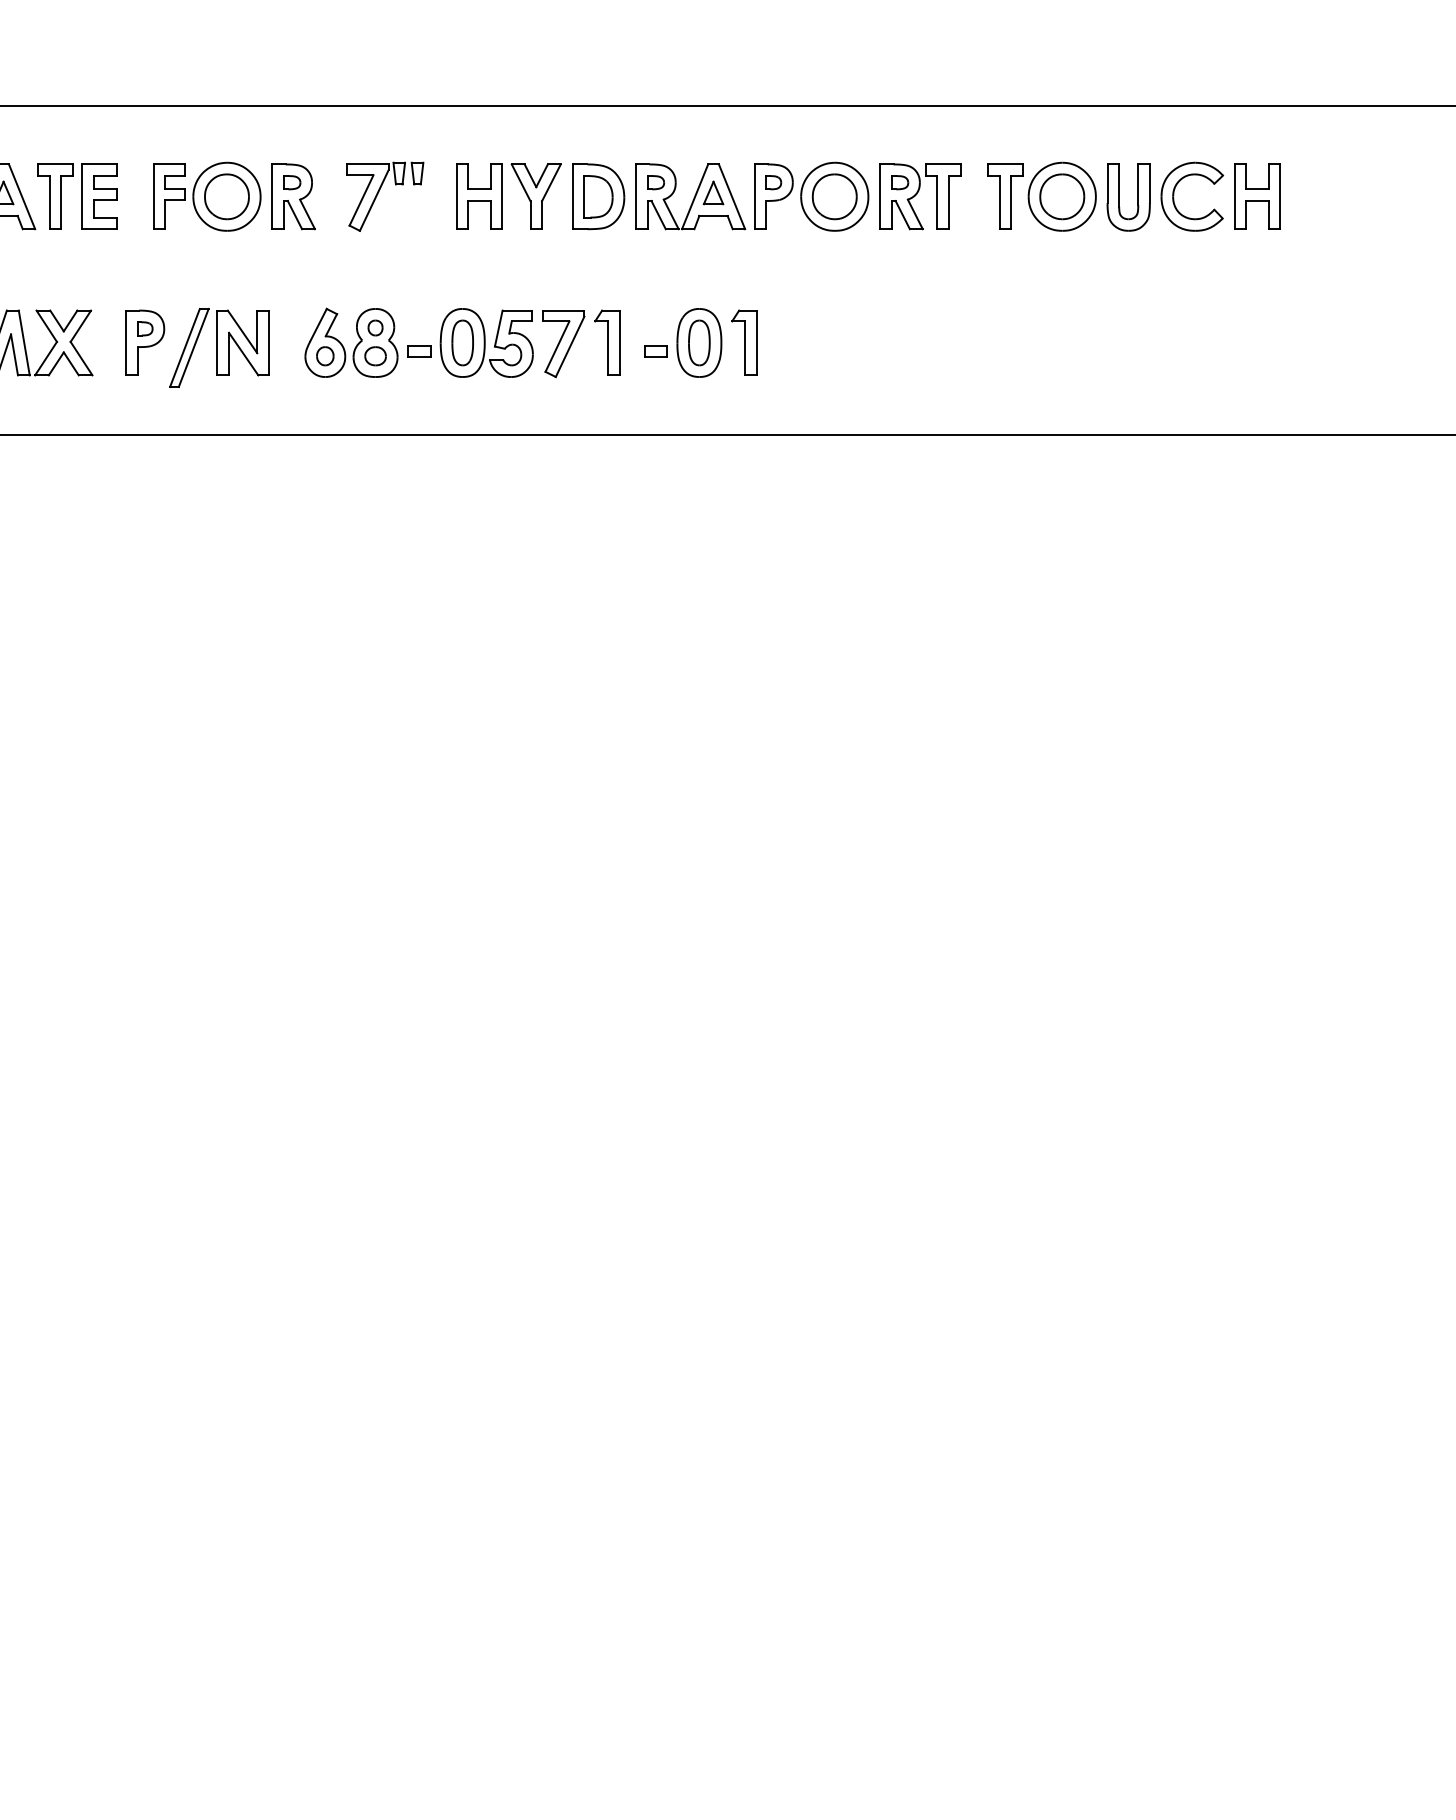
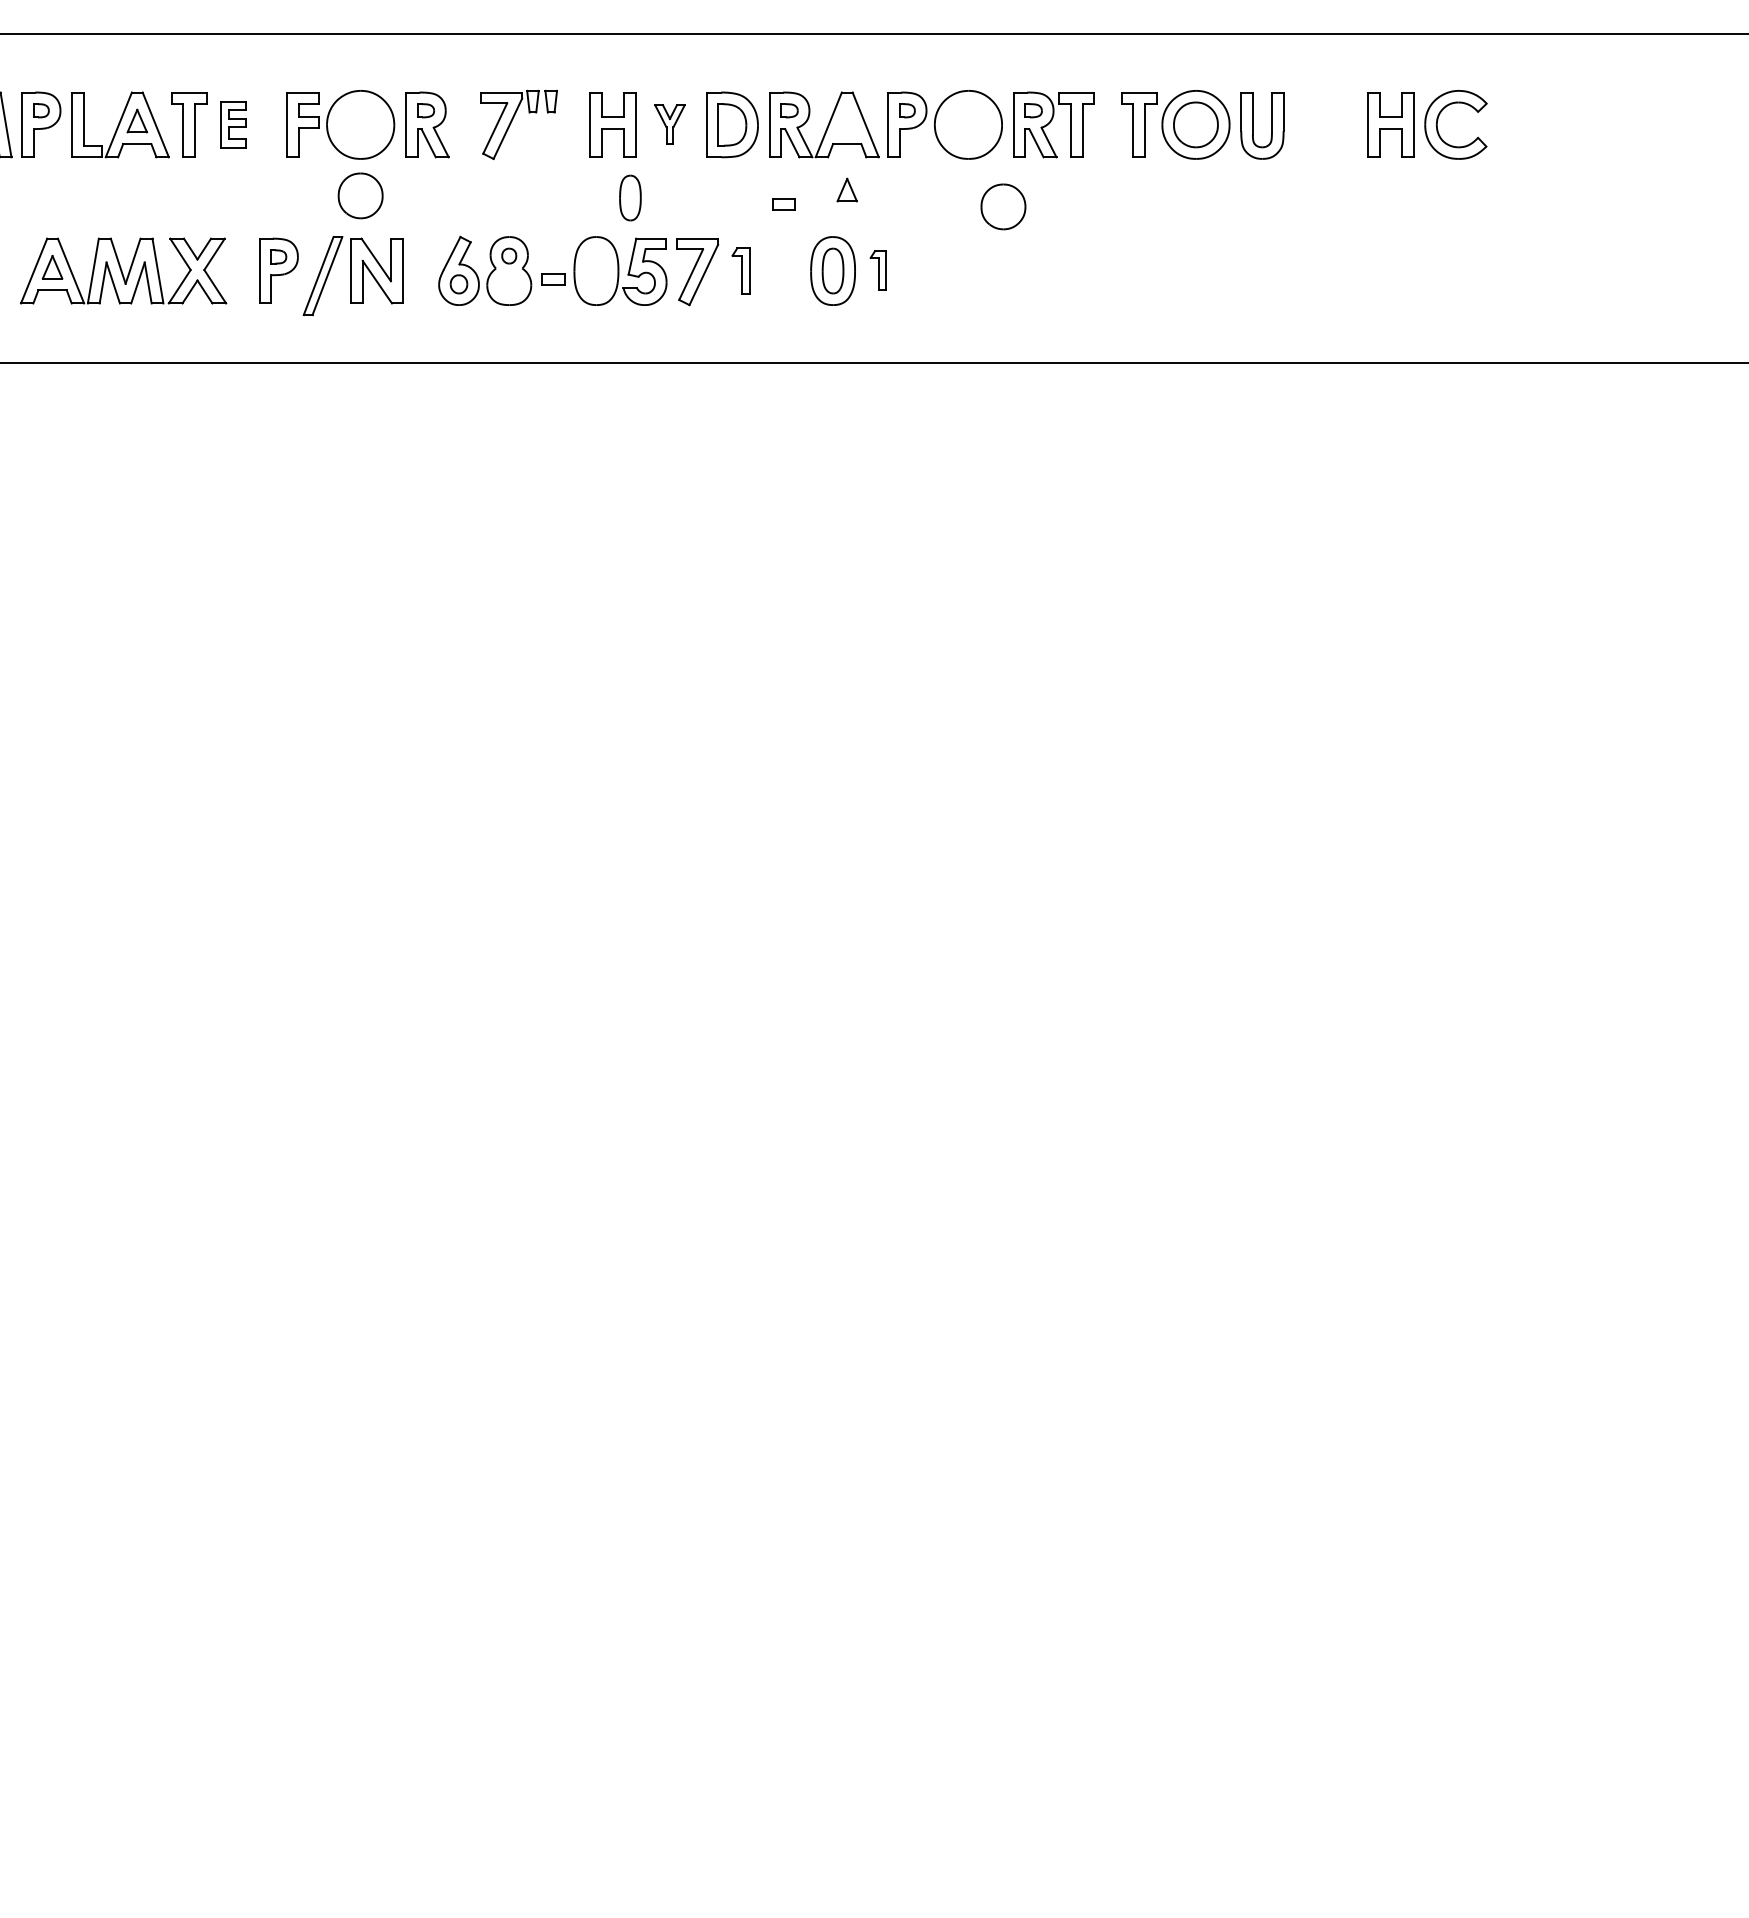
part: (712, 192) -> (846, 189), moved
part: (1174, 192) -> (1438, 120), moved
part: (99, 196) -> (233, 124), size x0.7
part: (226, 196) -> (360, 195), moved
part: (535, 196) -> (669, 124), size x0.6
part: (834, 196) -> (1003, 206), moved
part: (462, 342) -> (630, 197), moved
part: (606, 342) -> (740, 270), size x0.7
part: (743, 342) -> (877, 270), size x0.6
part: (655, 351) -> (783, 204), moved
part: (375, 356) -> (509, 284), removed

